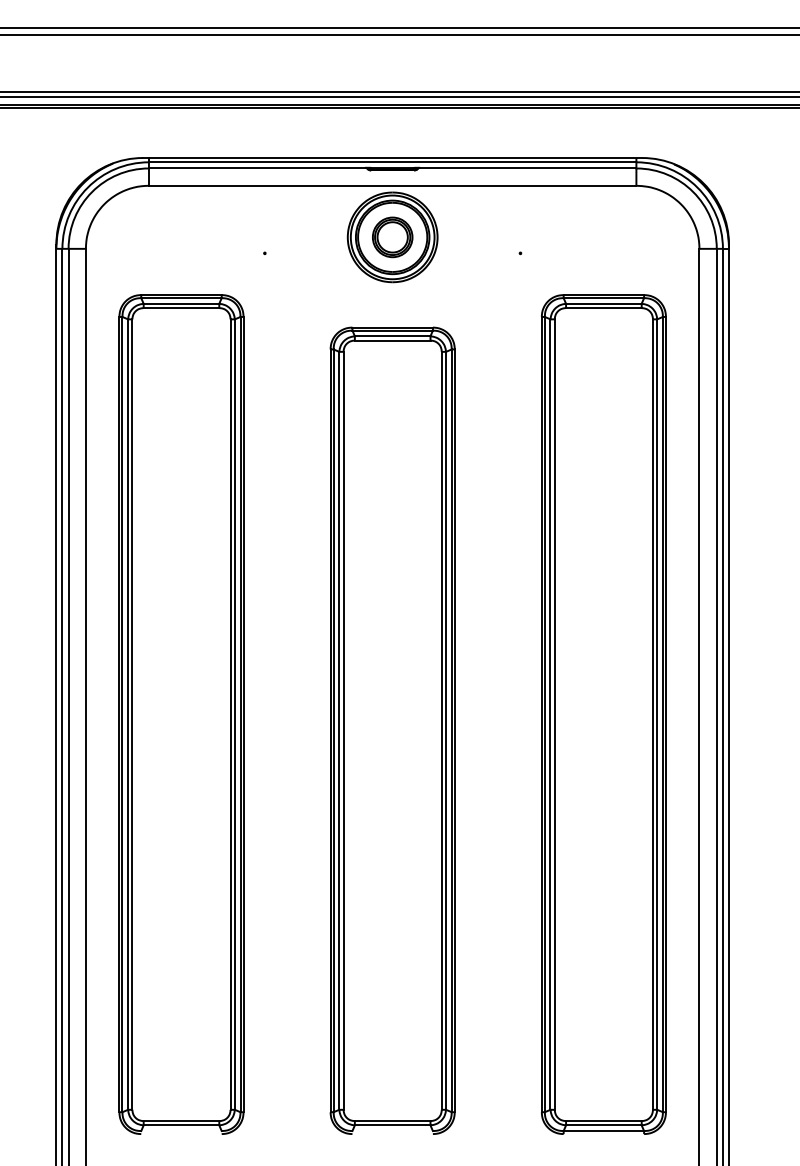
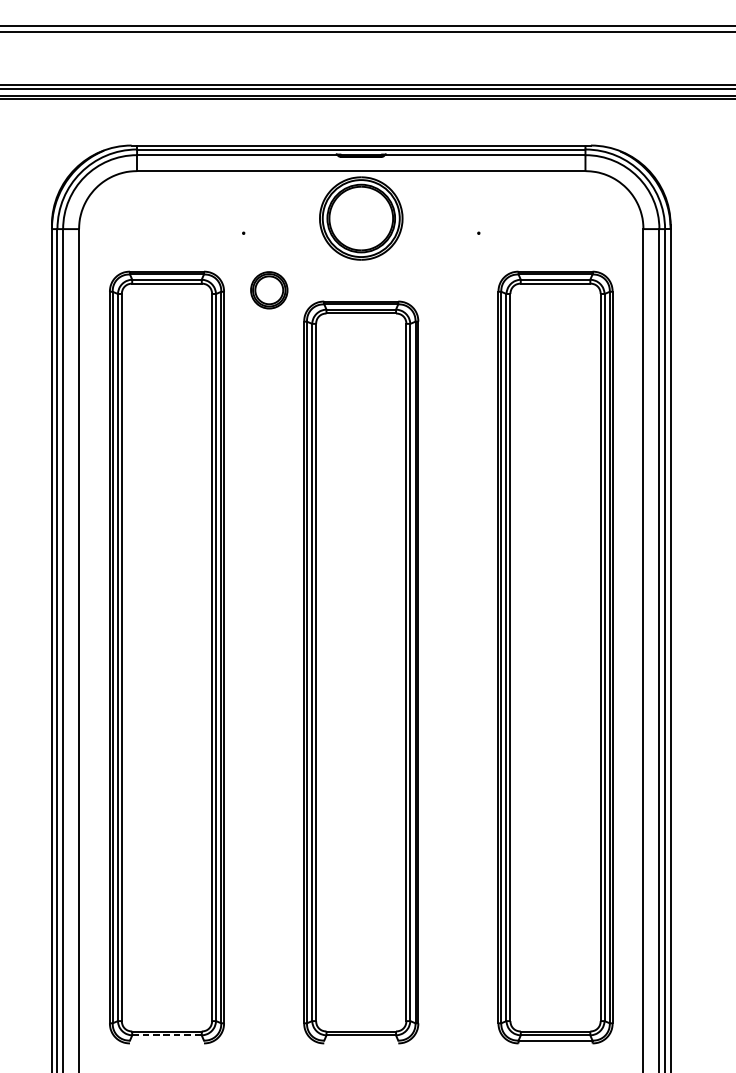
part: (392, 237) -> (269, 290), moved
line: (181, 1125) -> (167, 1035), solid -> dashed

